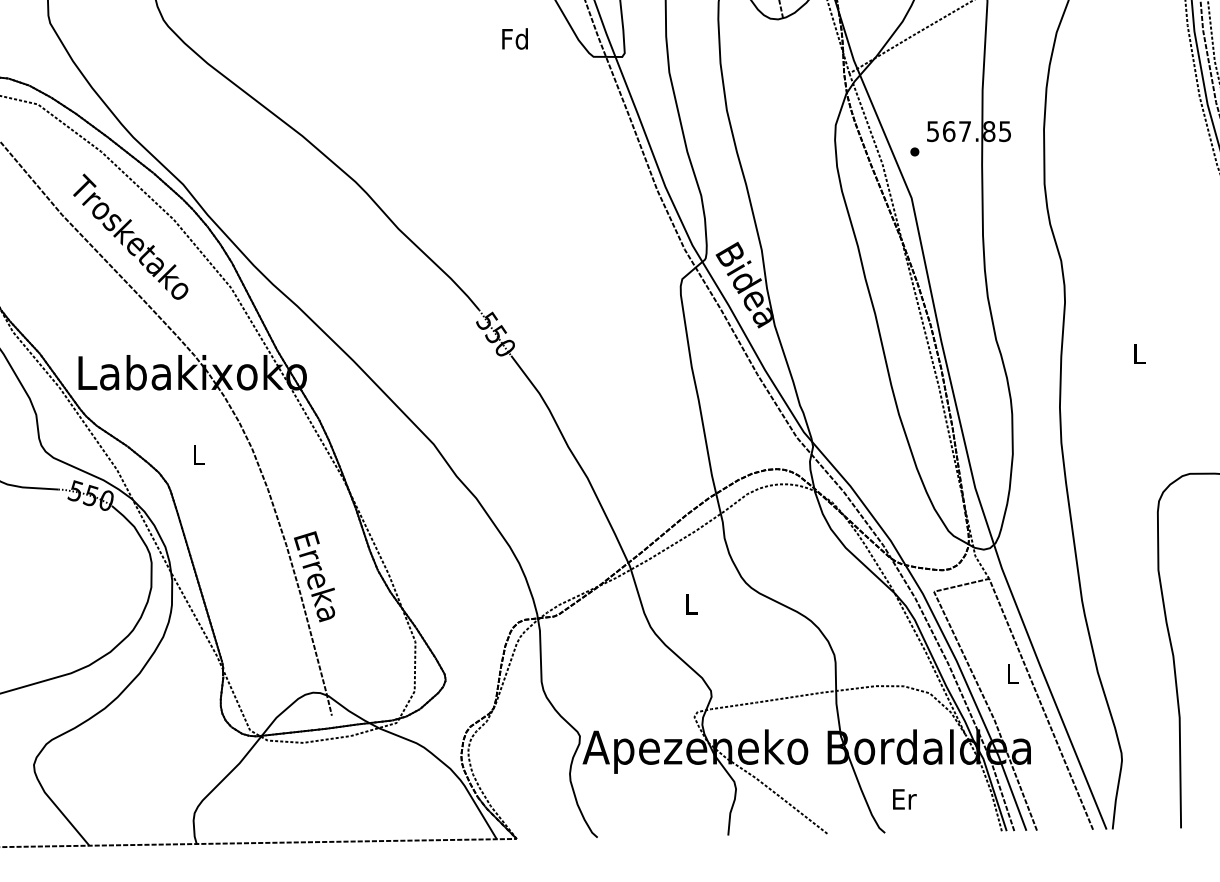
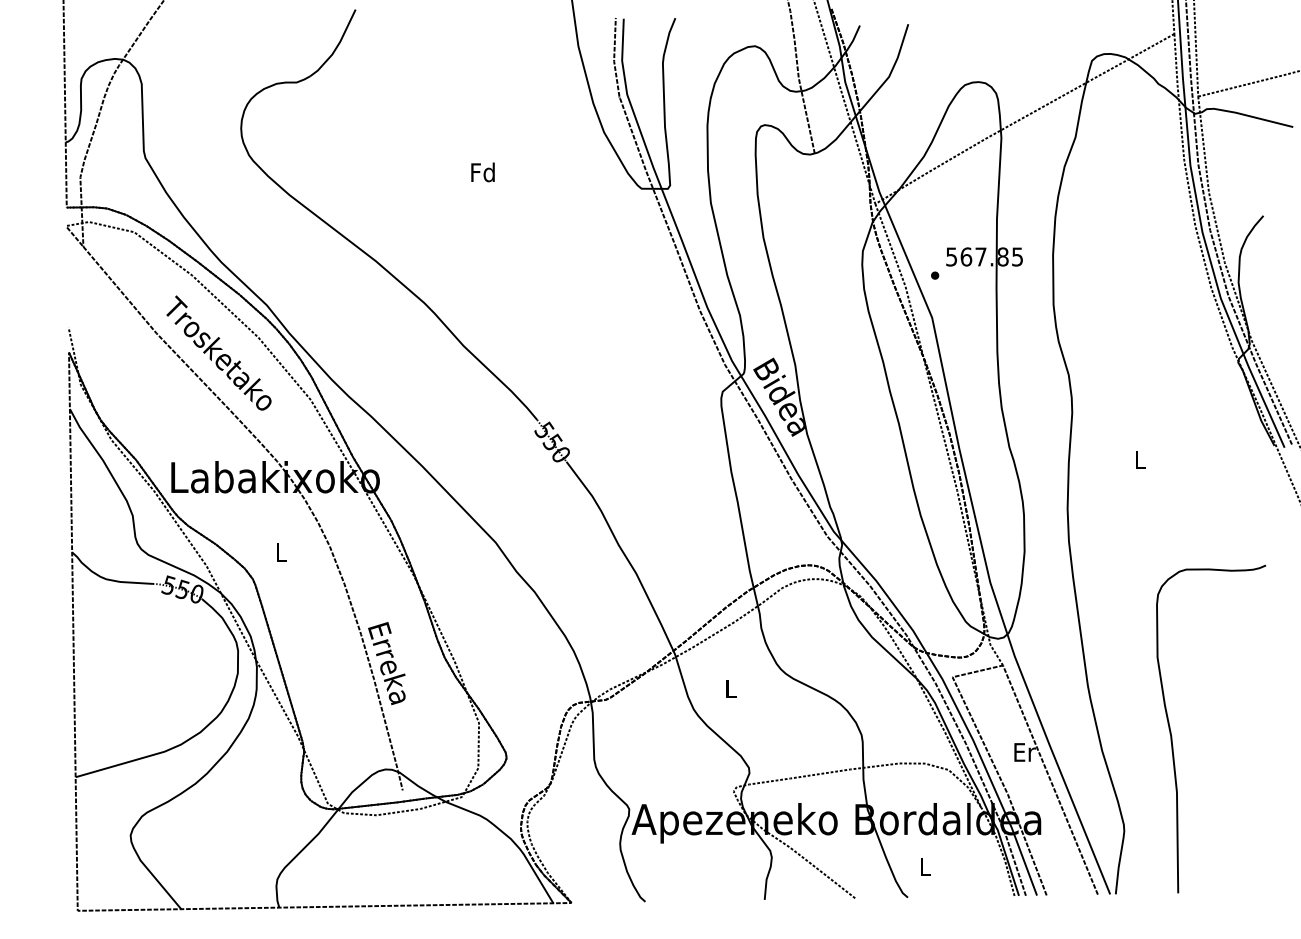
text: (514, 39) -> (482, 172), moved
text: (1013, 674) -> (1025, 752), L -> Er
text: (904, 798) -> (925, 866), Er -> L

